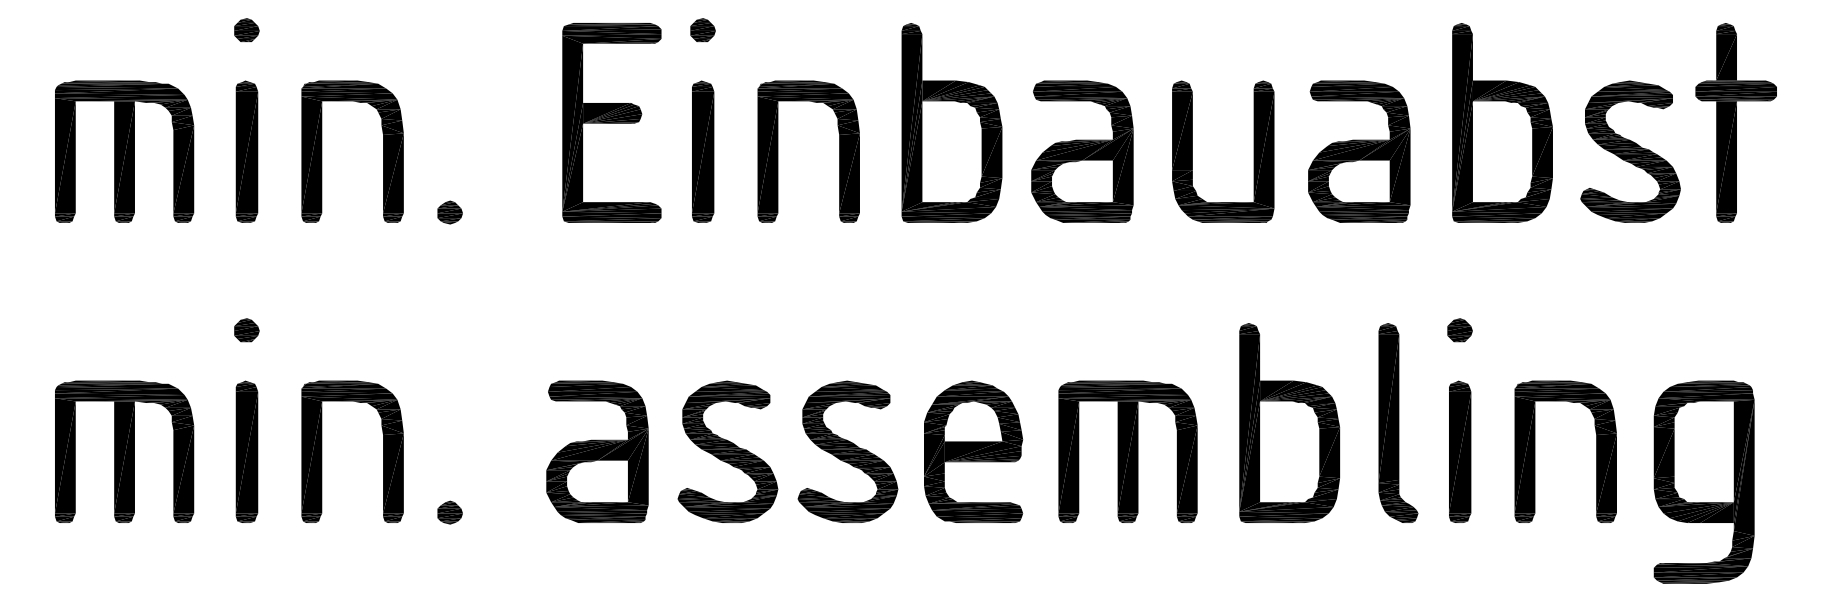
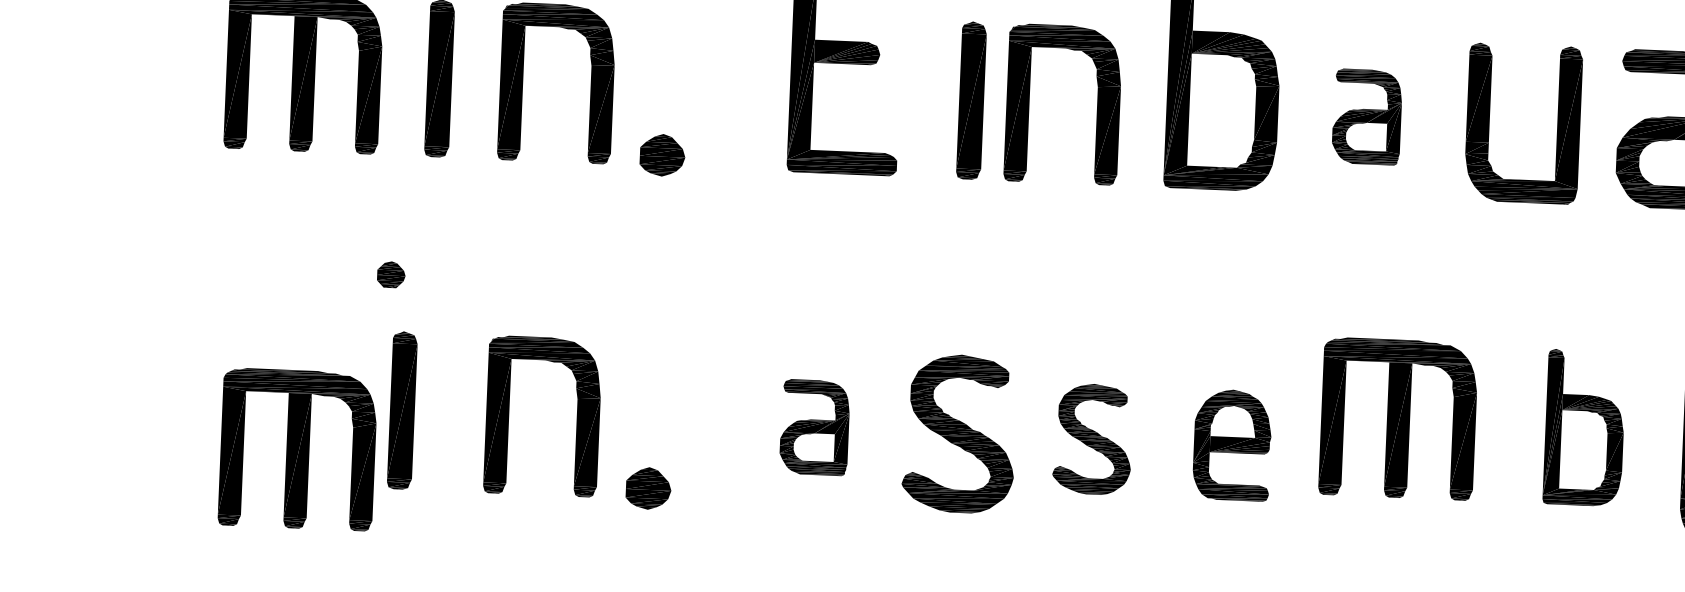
part: (703, 151) -> (972, 100), moved
part: (1082, 151) -> (1367, 116), size x0.6
part: (449, 212) -> (661, 155), size x1.6
part: (246, 330) -> (390, 275), moved
part: (1289, 422) -> (1584, 427), size x0.7
part: (124, 451) -> (297, 449), moved
part: (246, 451) -> (401, 410), moved
part: (597, 451) -> (814, 427), size x0.6
part: (847, 451) -> (1092, 438), size x0.7
part: (973, 451) -> (1232, 444), size x0.7
part: (1127, 451) -> (1397, 418), moved
part: (449, 512) -> (647, 488), size x1.6

